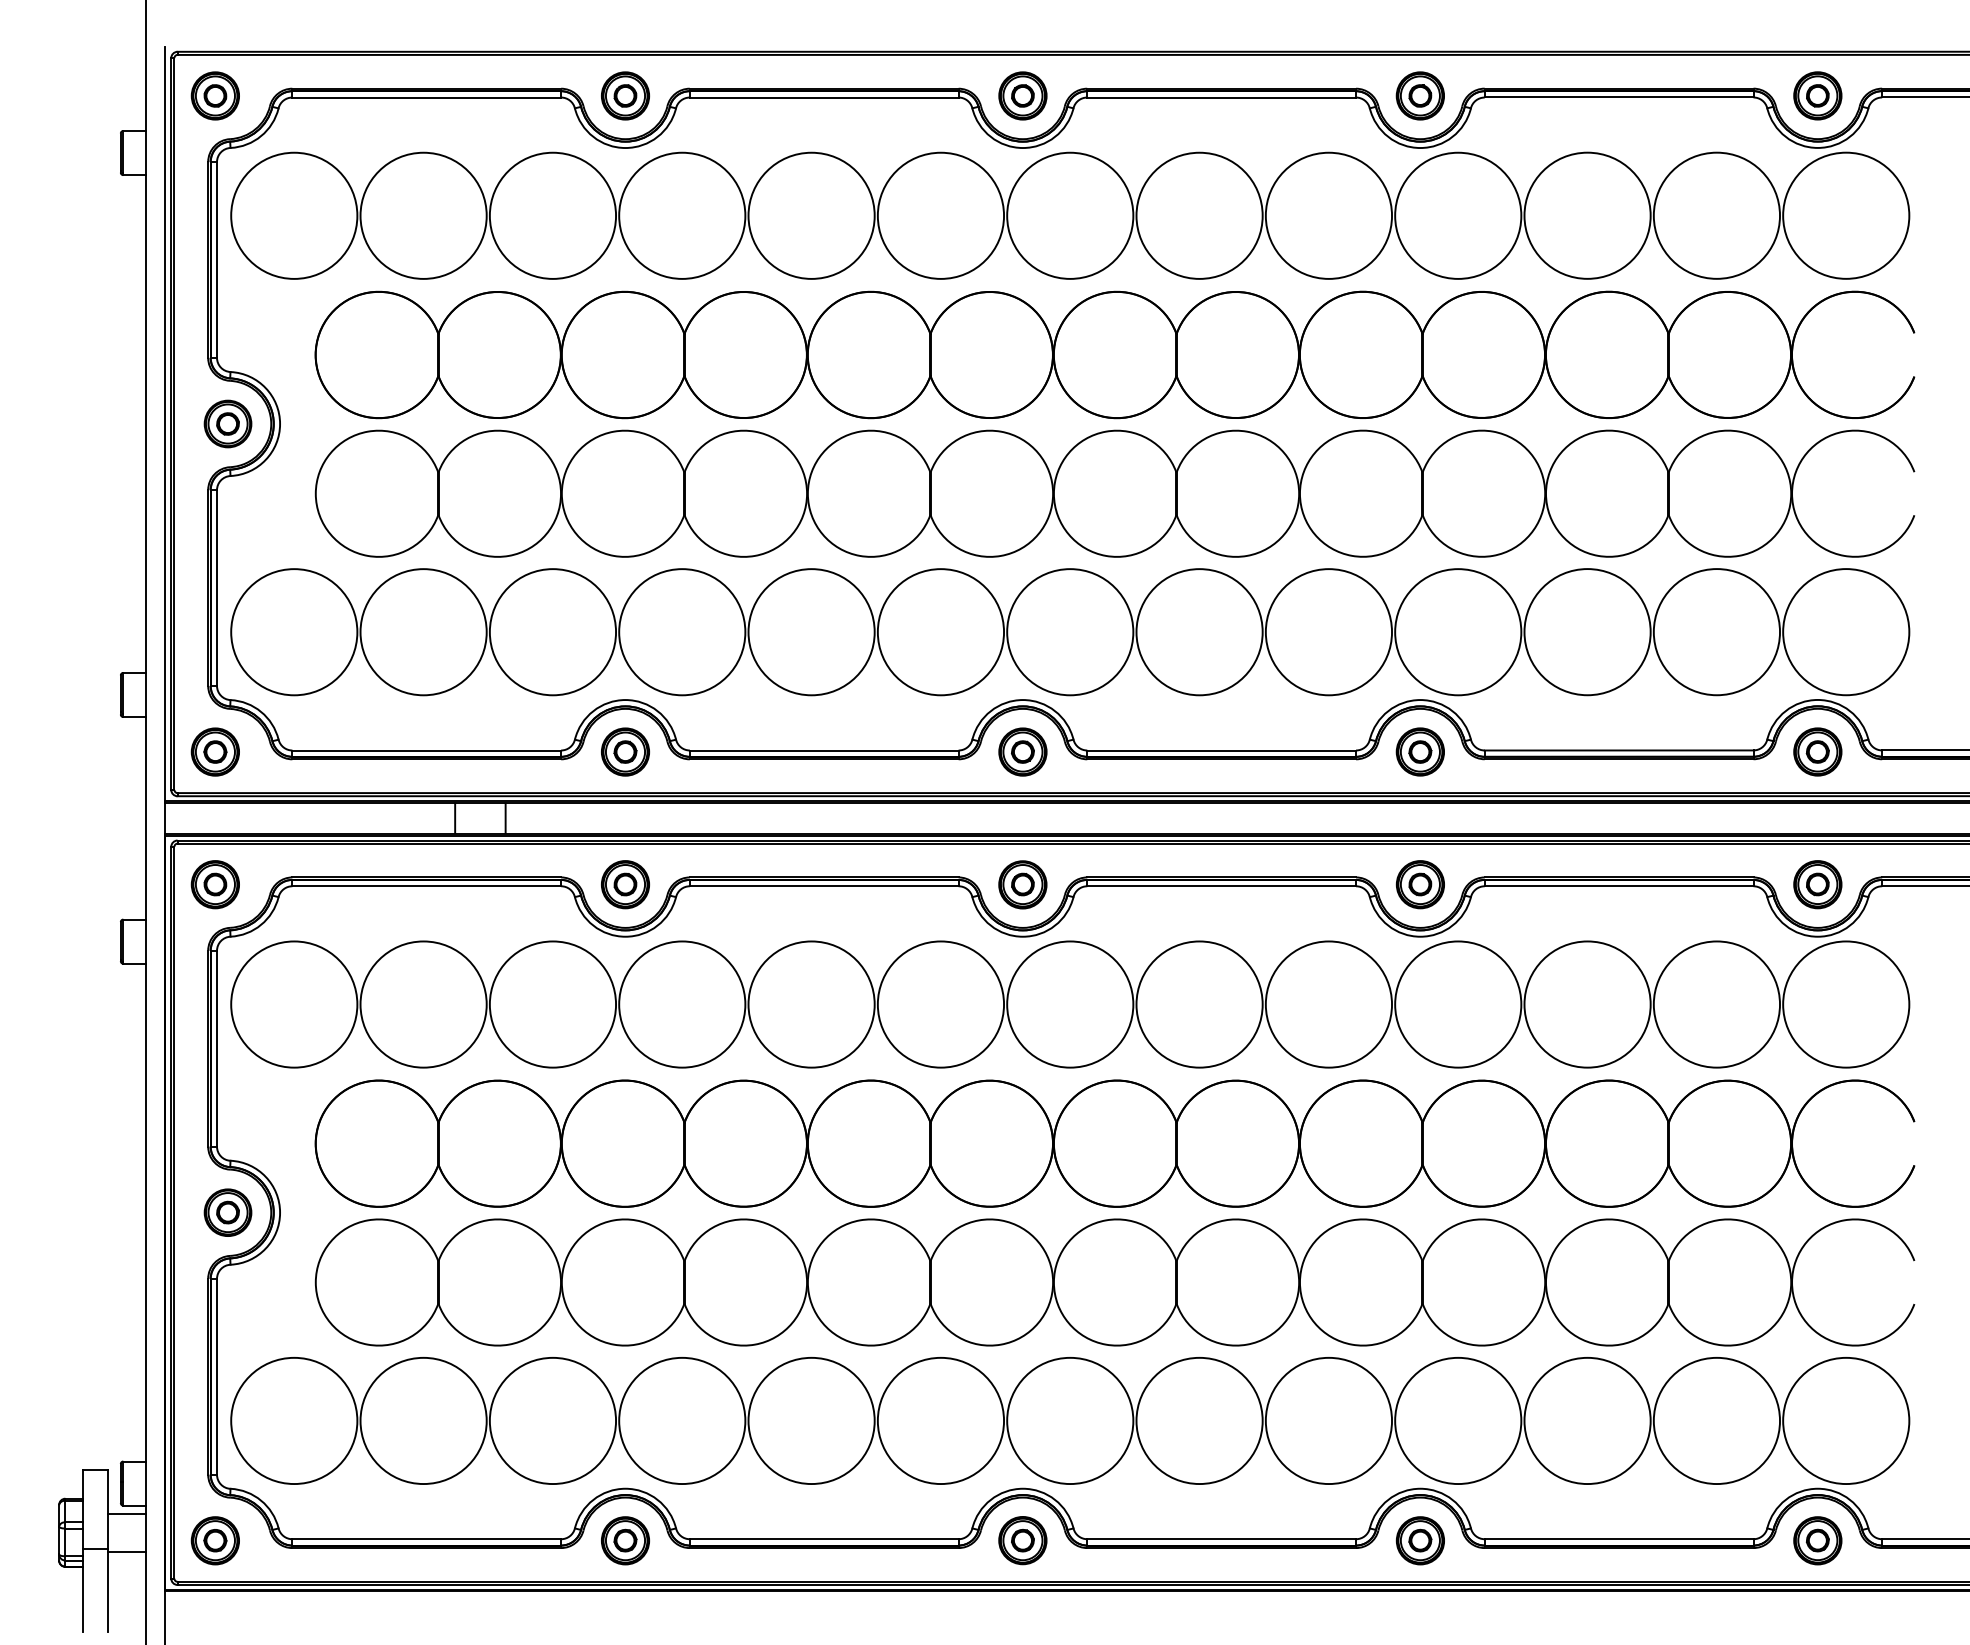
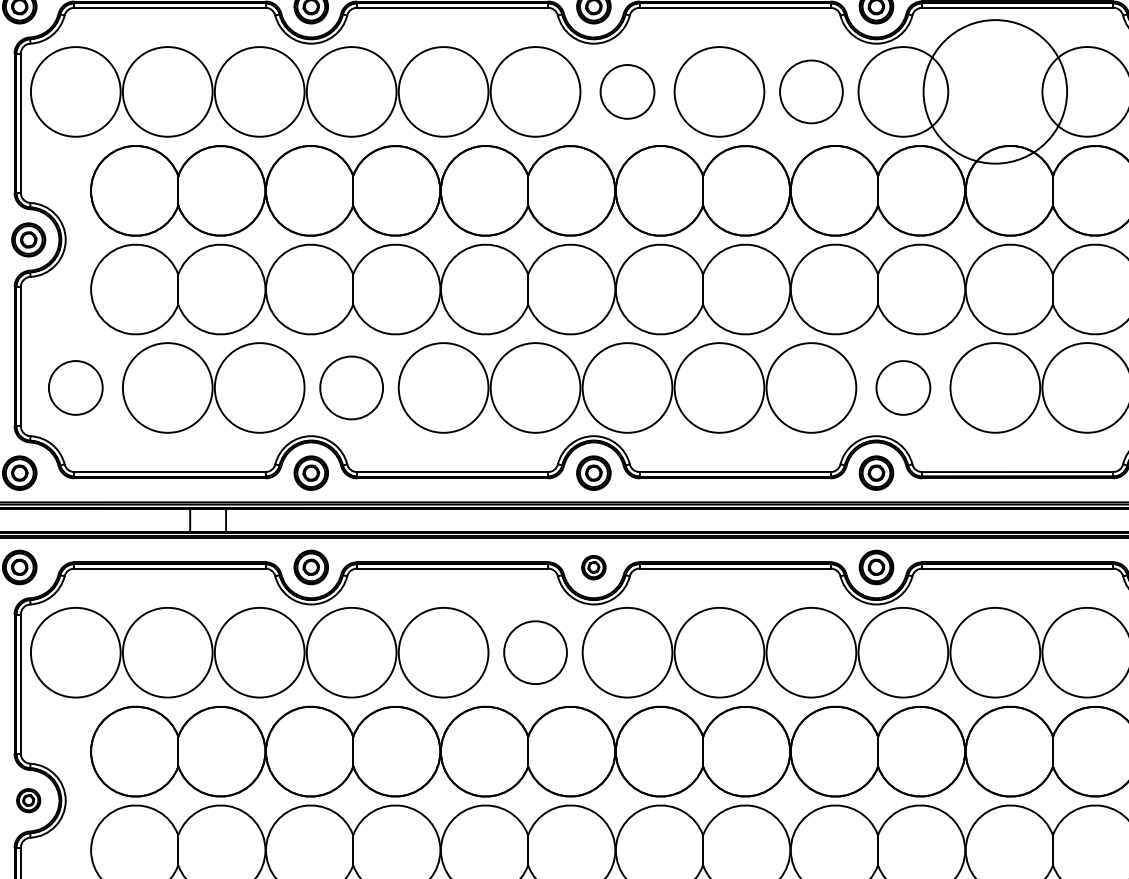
circle: (1070, 215) -> (627, 91), size x0.6
circle: (1328, 215) -> (811, 91), size x0.7
circle: (1587, 215) -> (995, 91), size x1.6
circle: (294, 632) -> (75, 388), size x0.6
circle: (682, 632) -> (351, 388), size x0.7
circle: (1458, 632) -> (903, 388), size x0.6
part: (1022, 884) -> (593, 567), size x0.7
circle: (940, 1004) -> (535, 652), size x0.7
part: (227, 1212) -> (28, 800), size x0.7

